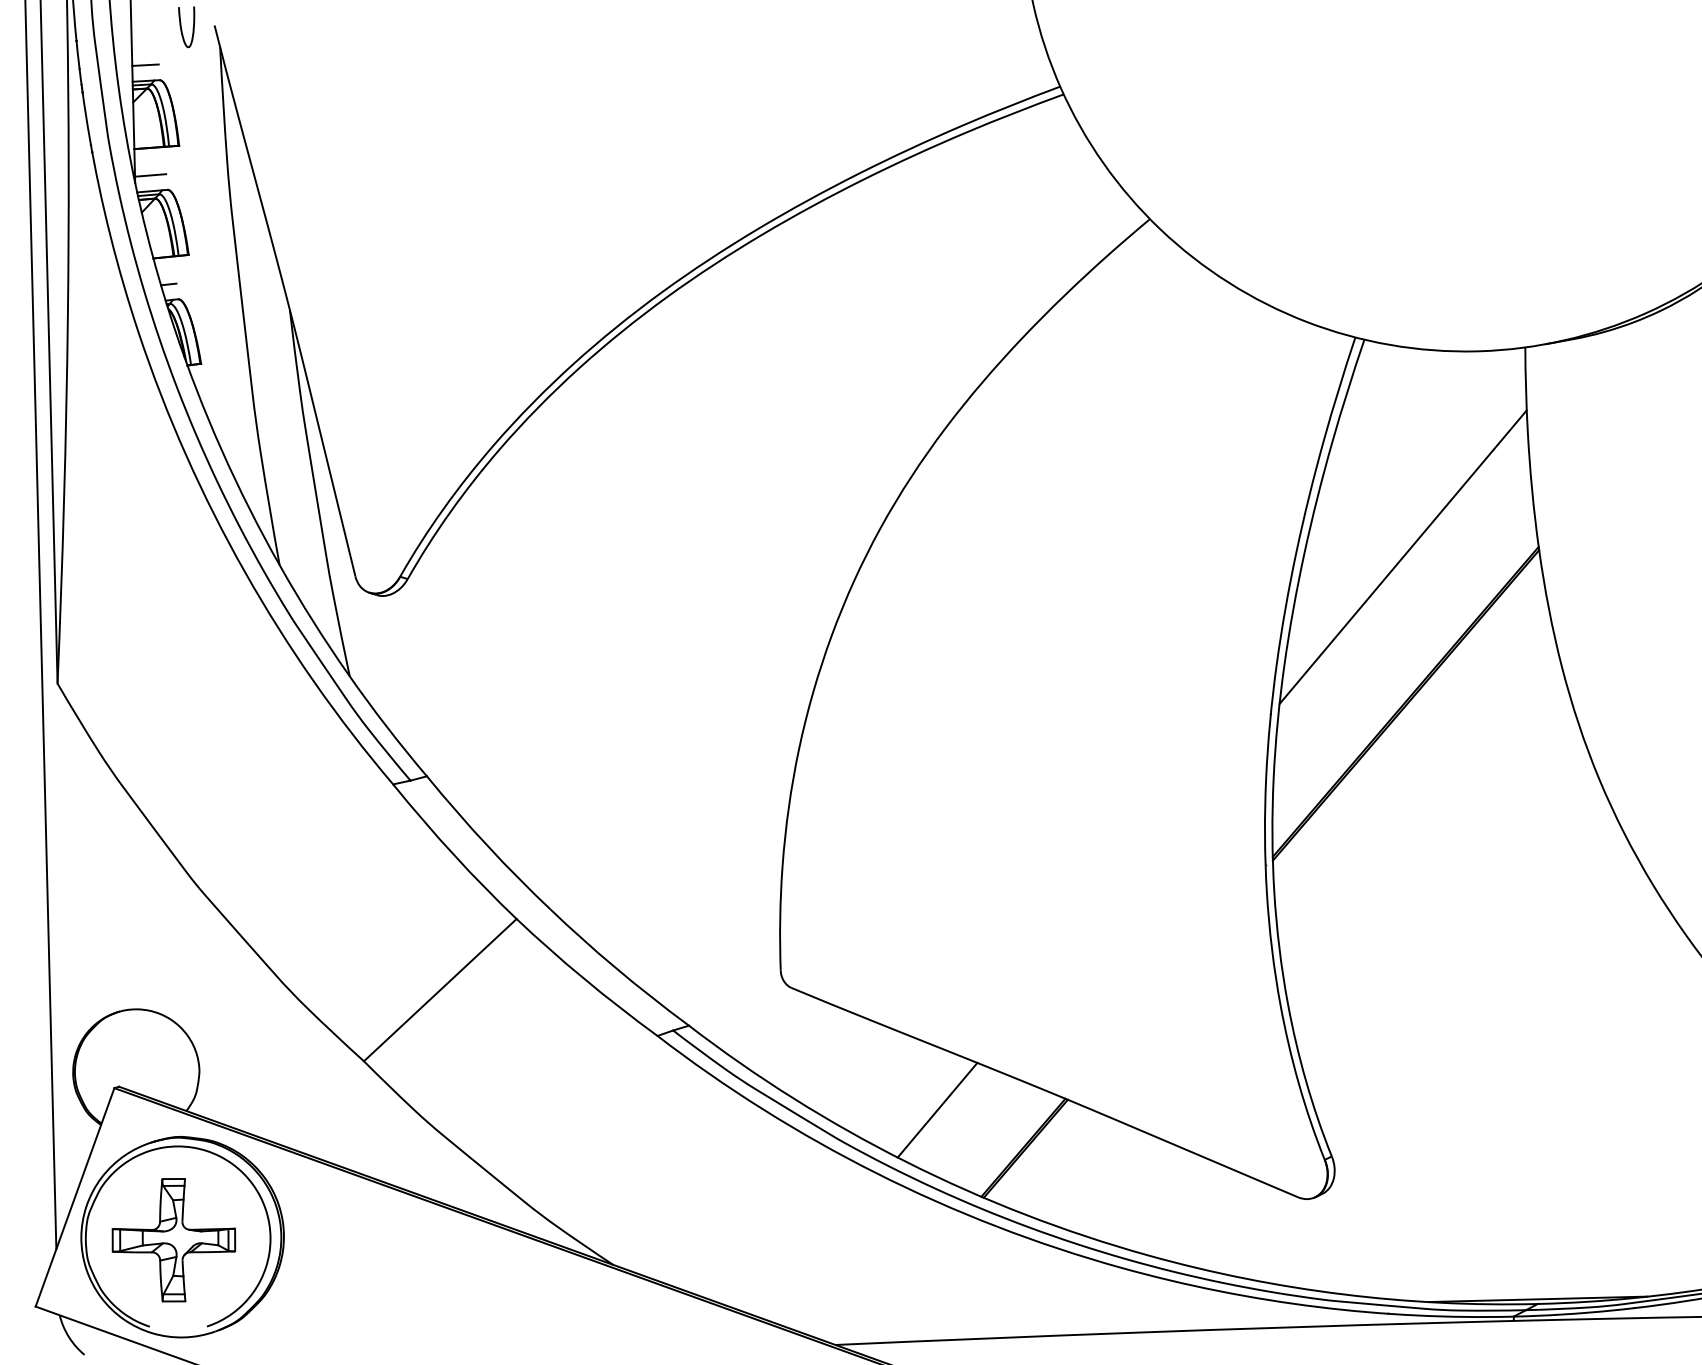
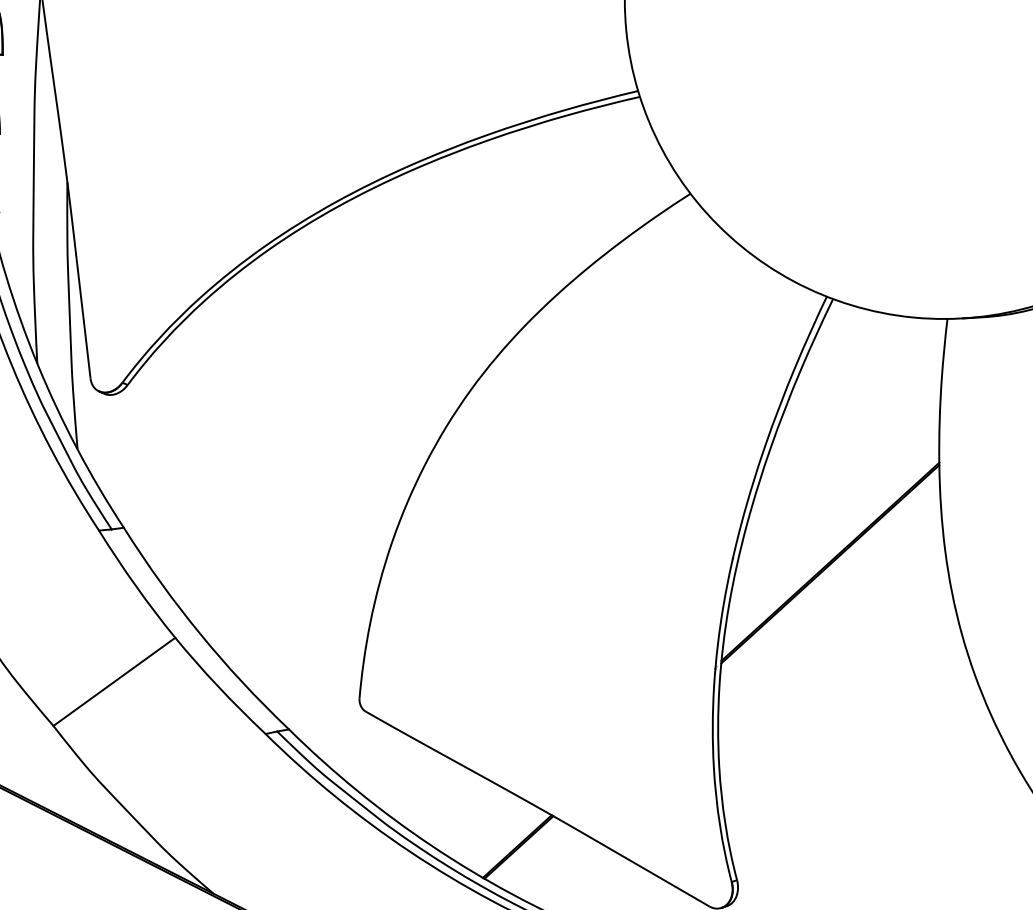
line: (1402, 557) -> (840, 458), removed
line: (937, 1109) -> (459, 811), removed

